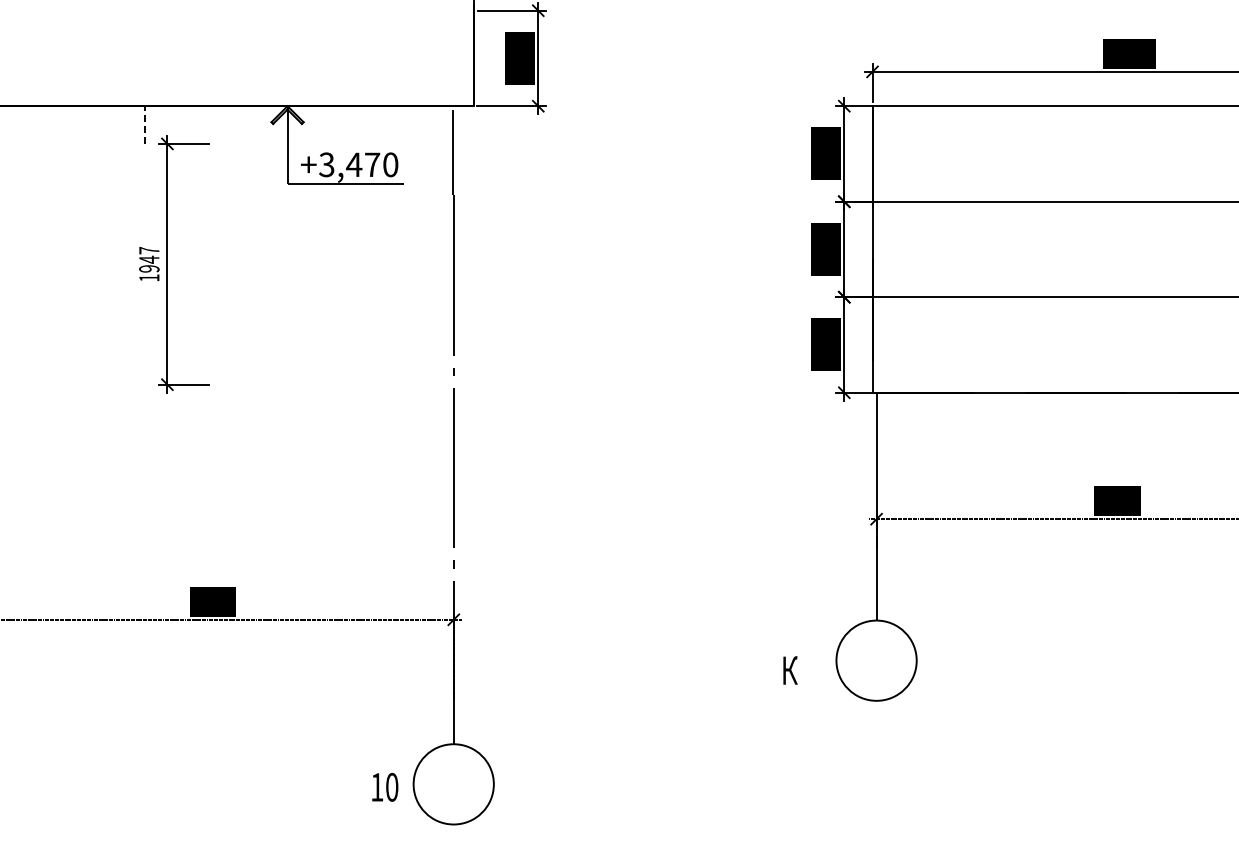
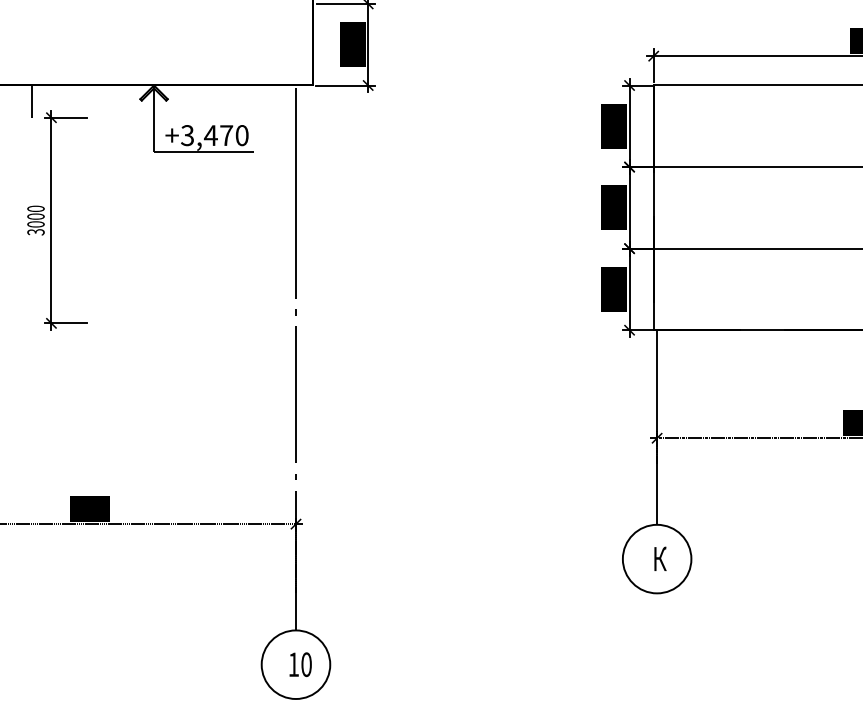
line: (145, 124) -> (32, 101), dashed -> solid
text: (149, 263) -> (36, 219), 1947 -> 3000
text: (790, 670) -> (660, 558), moved
text: (385, 786) -> (300, 663), moved

